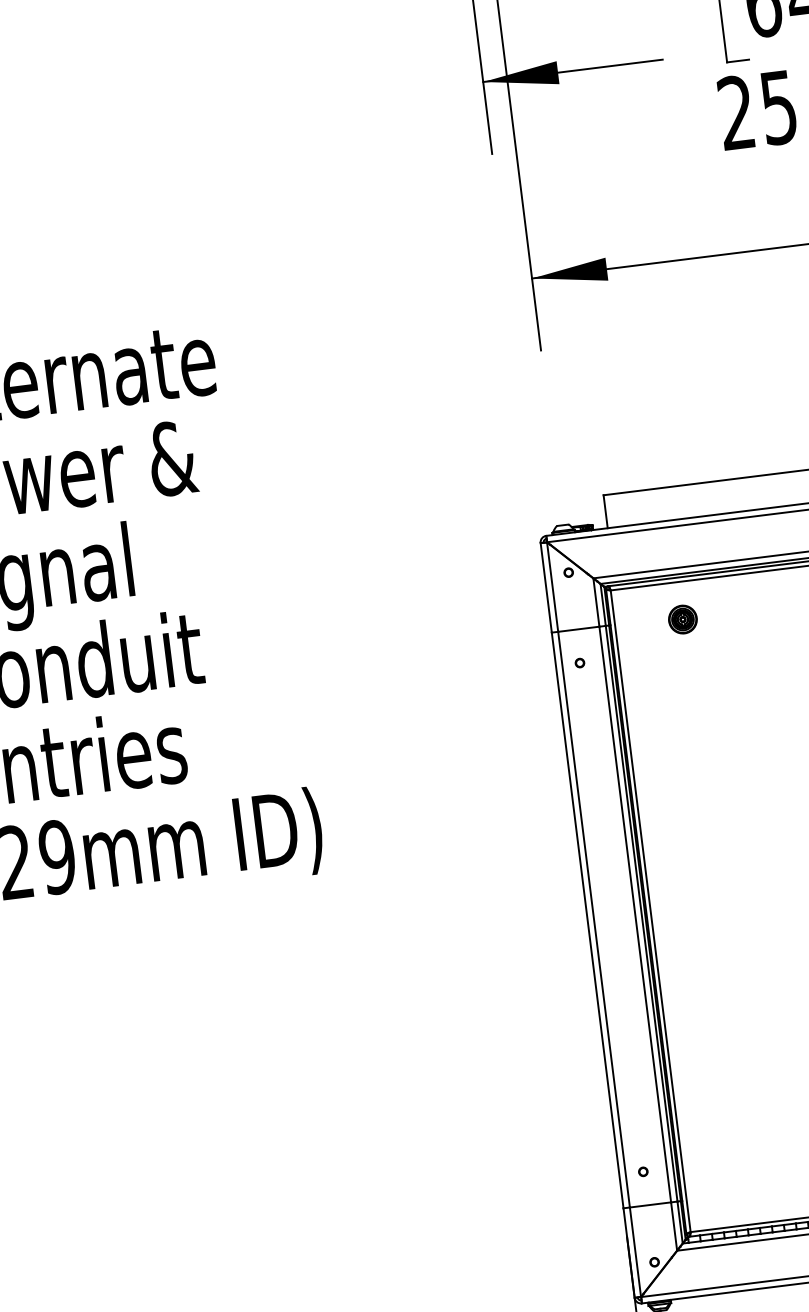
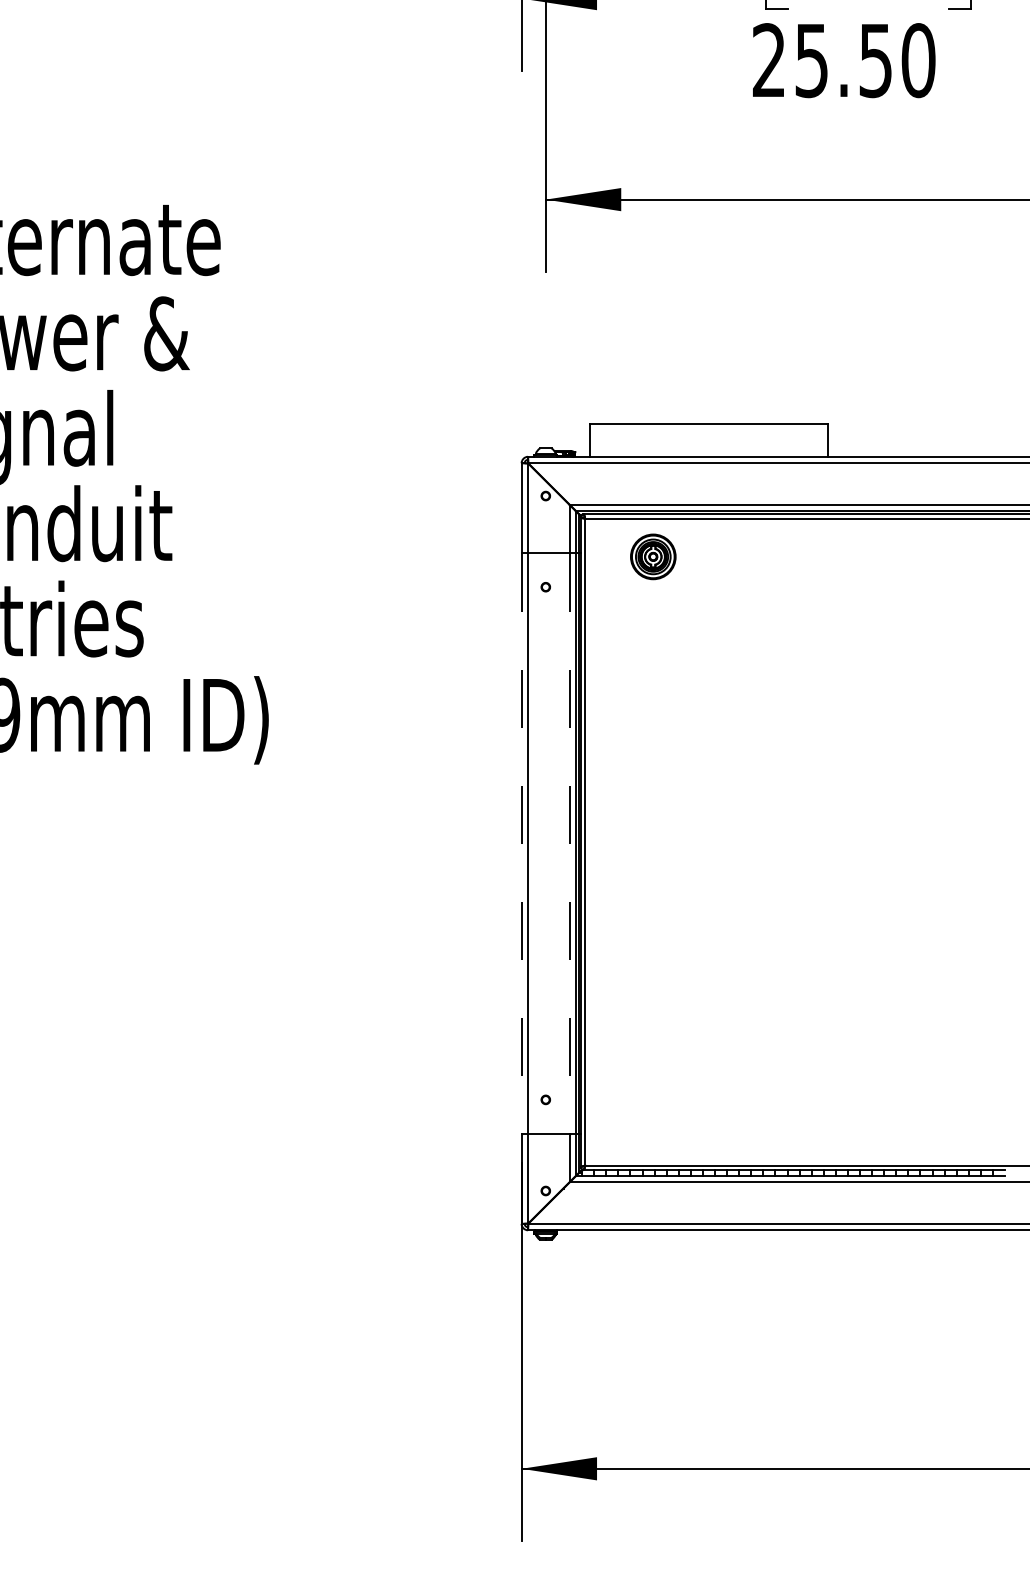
part: (683, 619) -> (653, 556), size x1.6
line: (635, 915) -> (569, 844), solid -> dashed
line: (587, 921) -> (521, 844), solid -> dashed

